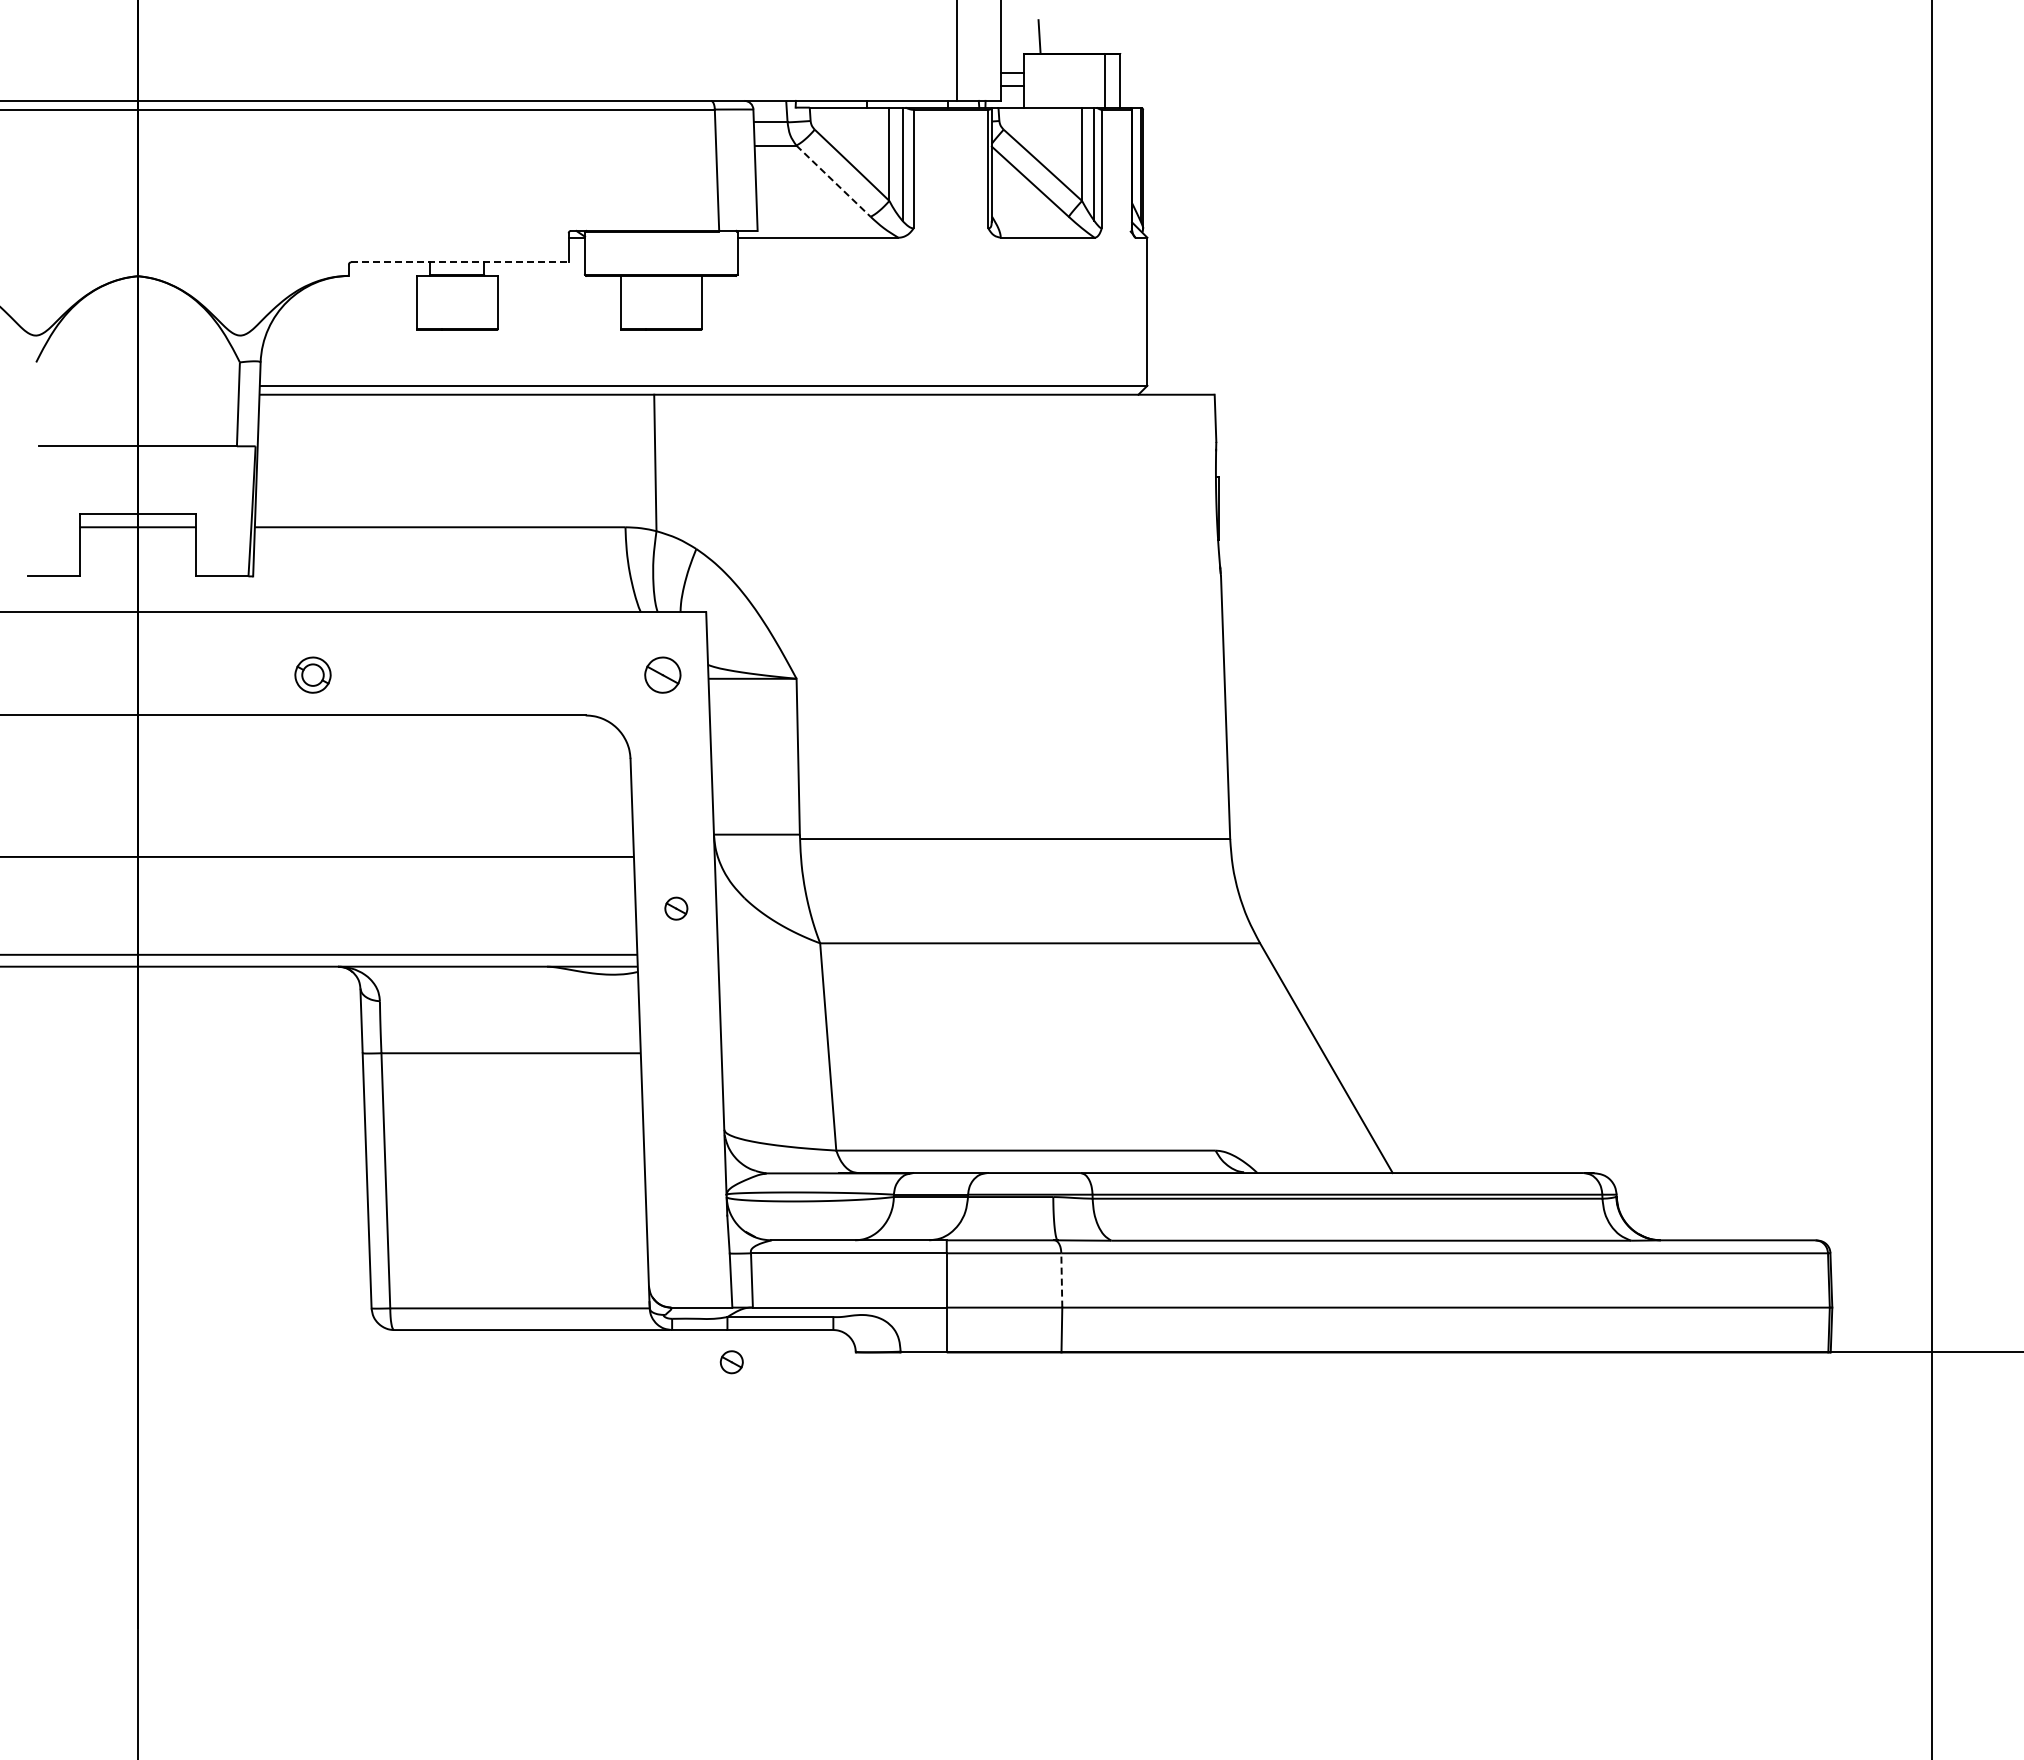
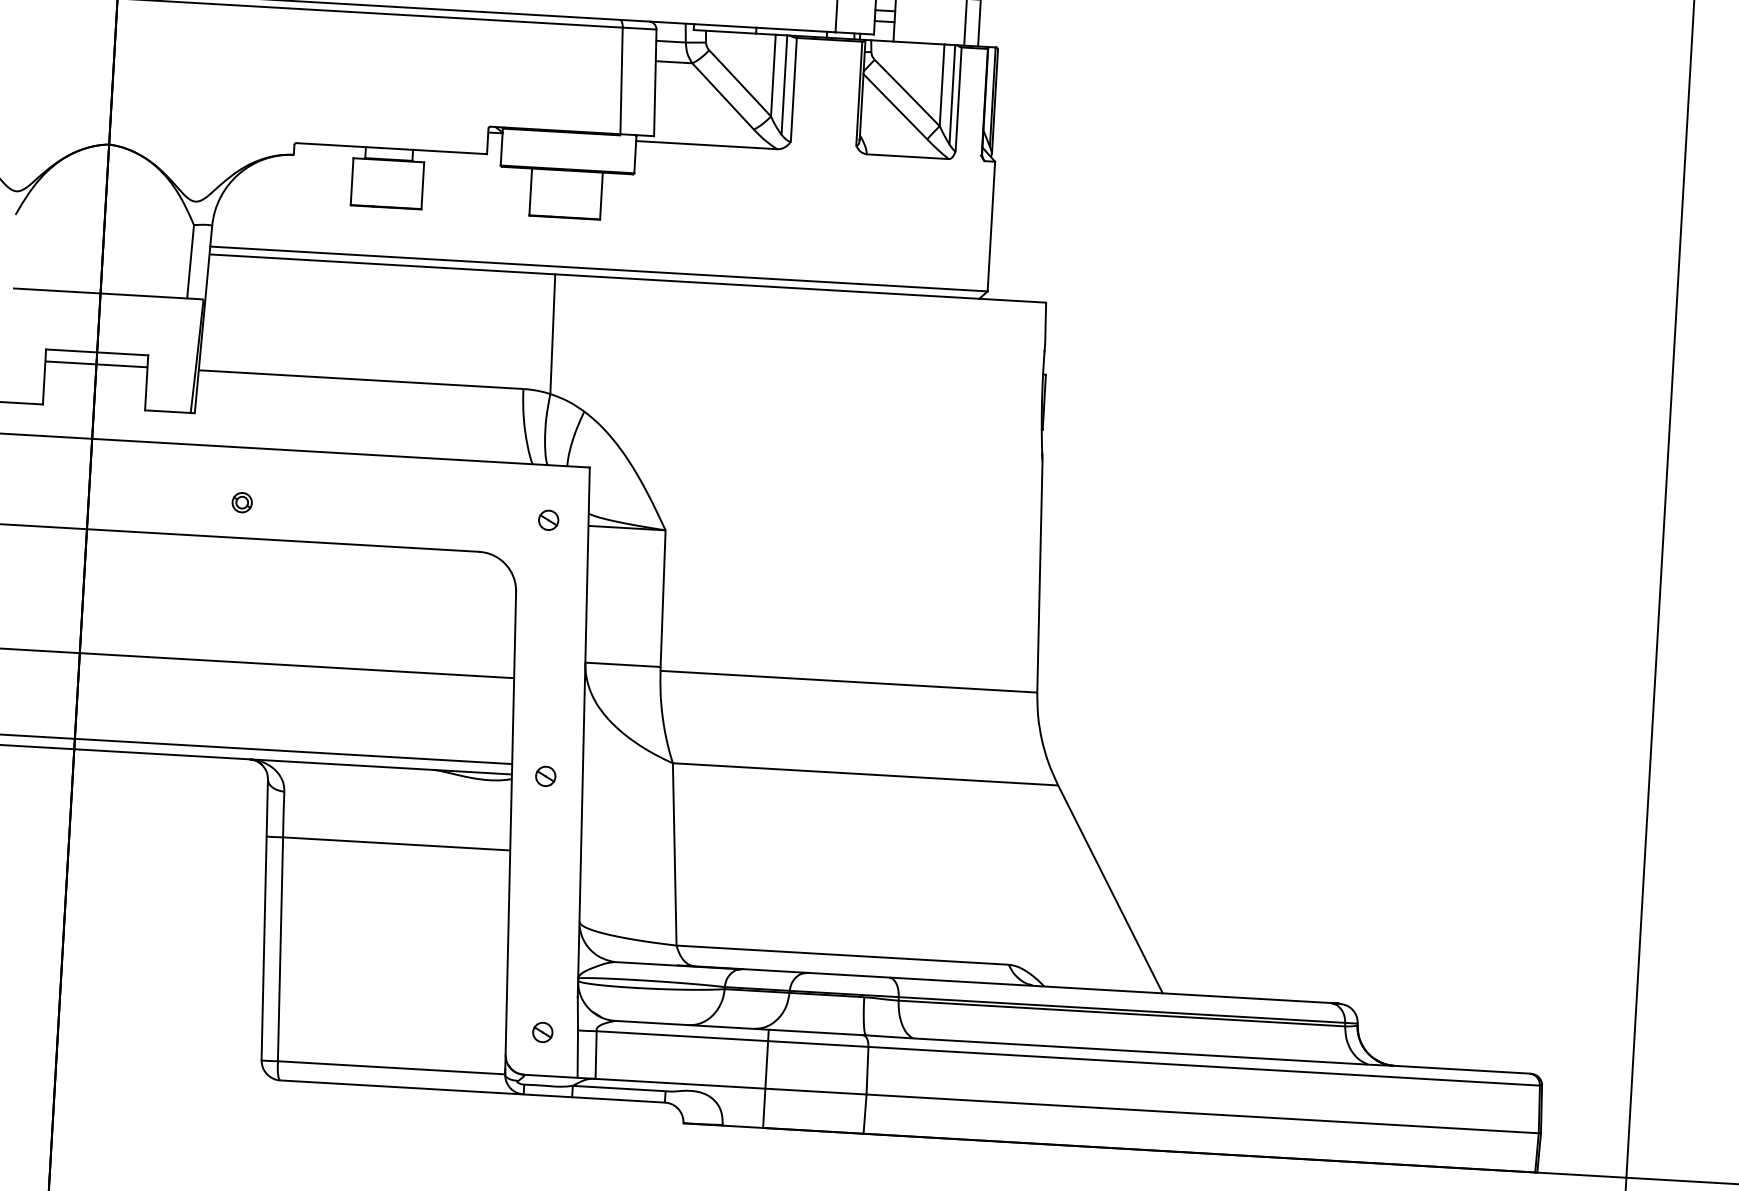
line: (833, 181) -> (723, 96), dashed -> solid
line: (459, 262) -> (391, 148), dashed -> solid
part: (312, 674) -> (241, 502), size x0.62
part: (662, 674) -> (548, 519), size x0.62
part: (676, 908) -> (545, 776), moved
line: (1061, 1279) -> (867, 1069), dashed -> solid
part: (731, 1362) -> (542, 1032), moved

